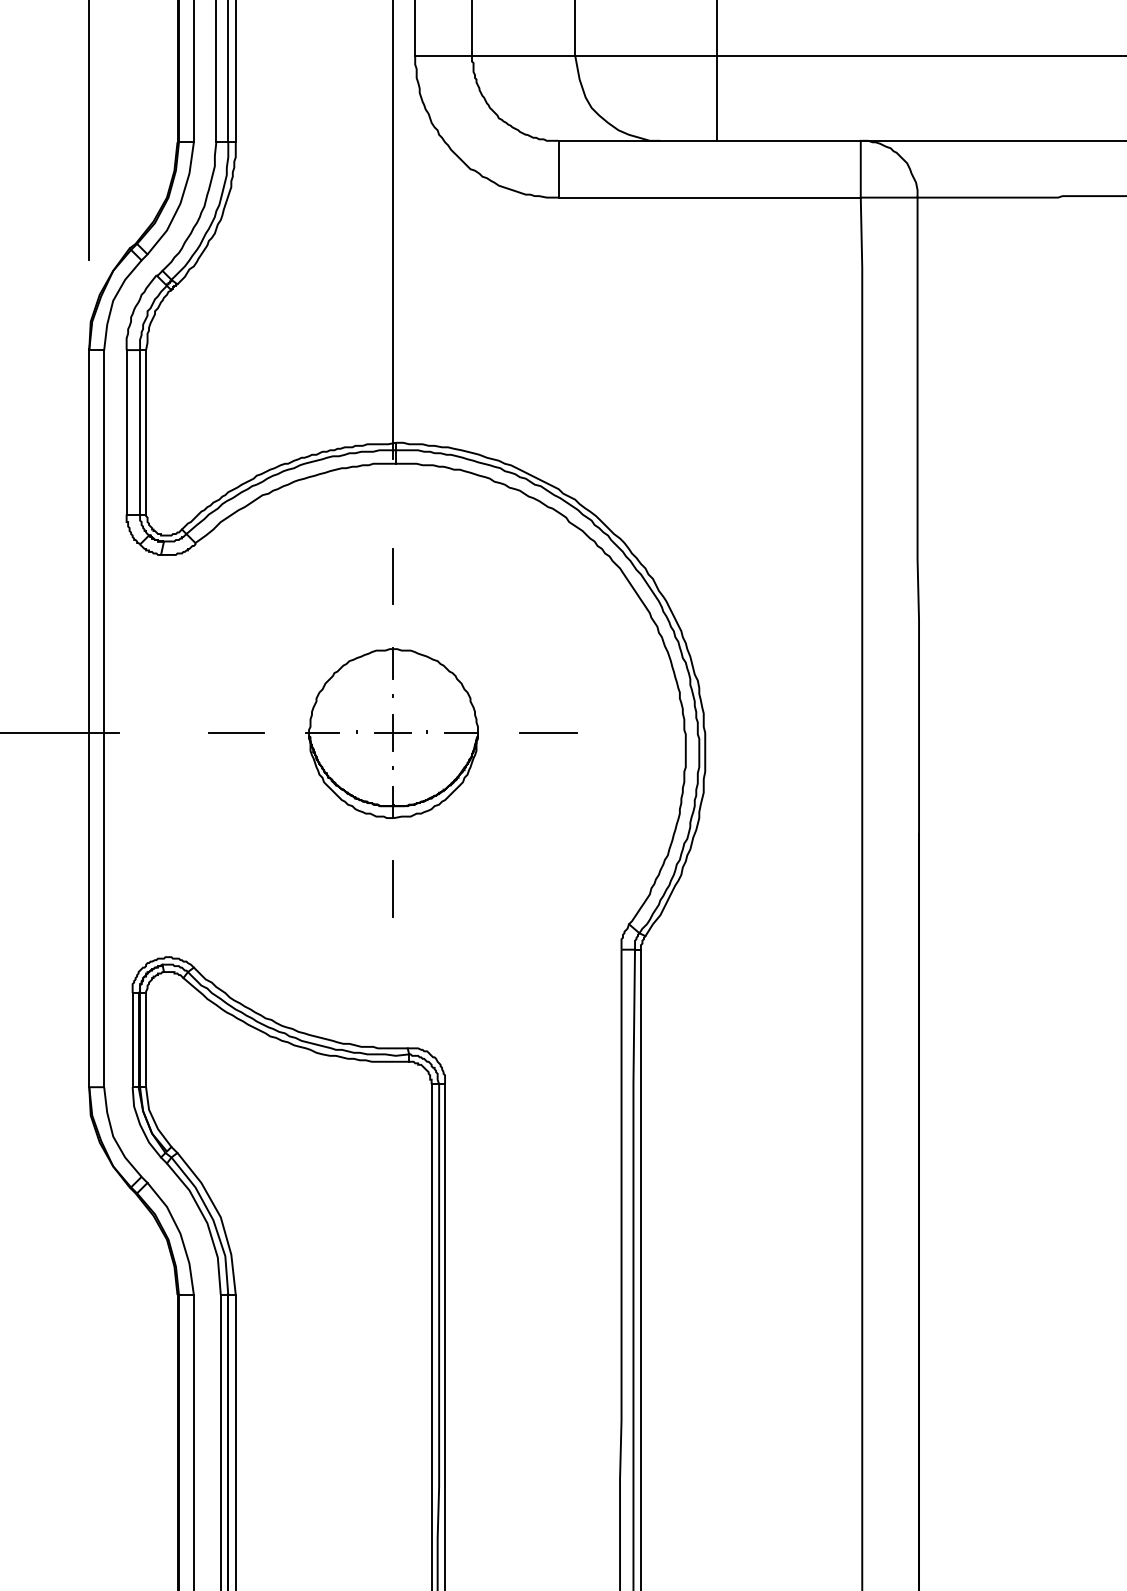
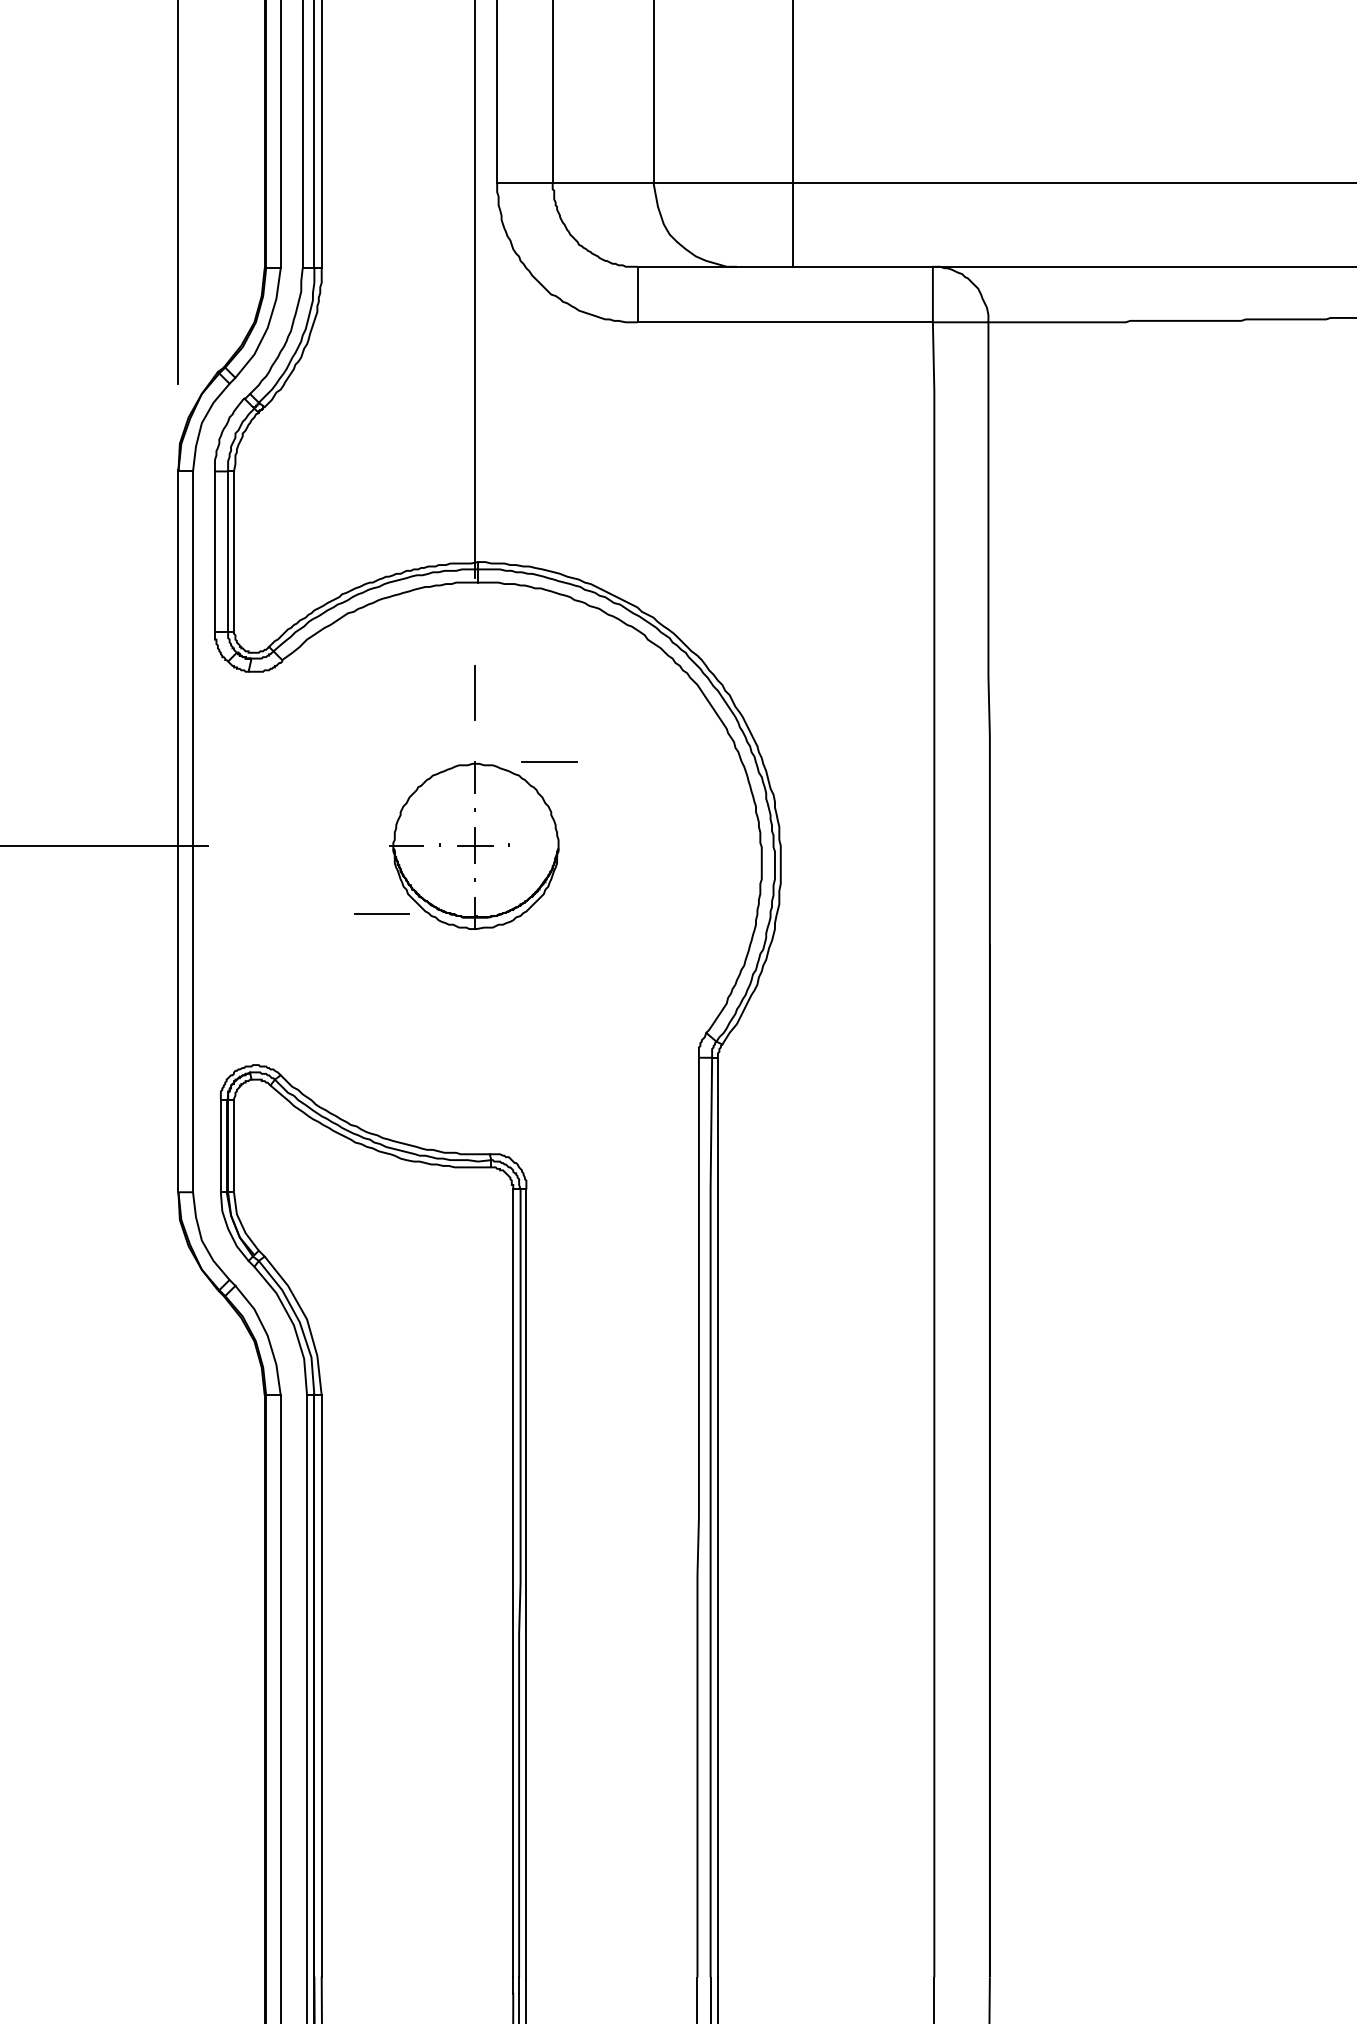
line: (235, 732) -> (381, 913), moved
line: (461, 732) -> (542, 845), removed
line: (548, 732) -> (549, 761), moved
line: (393, 889) -> (475, 998), removed

